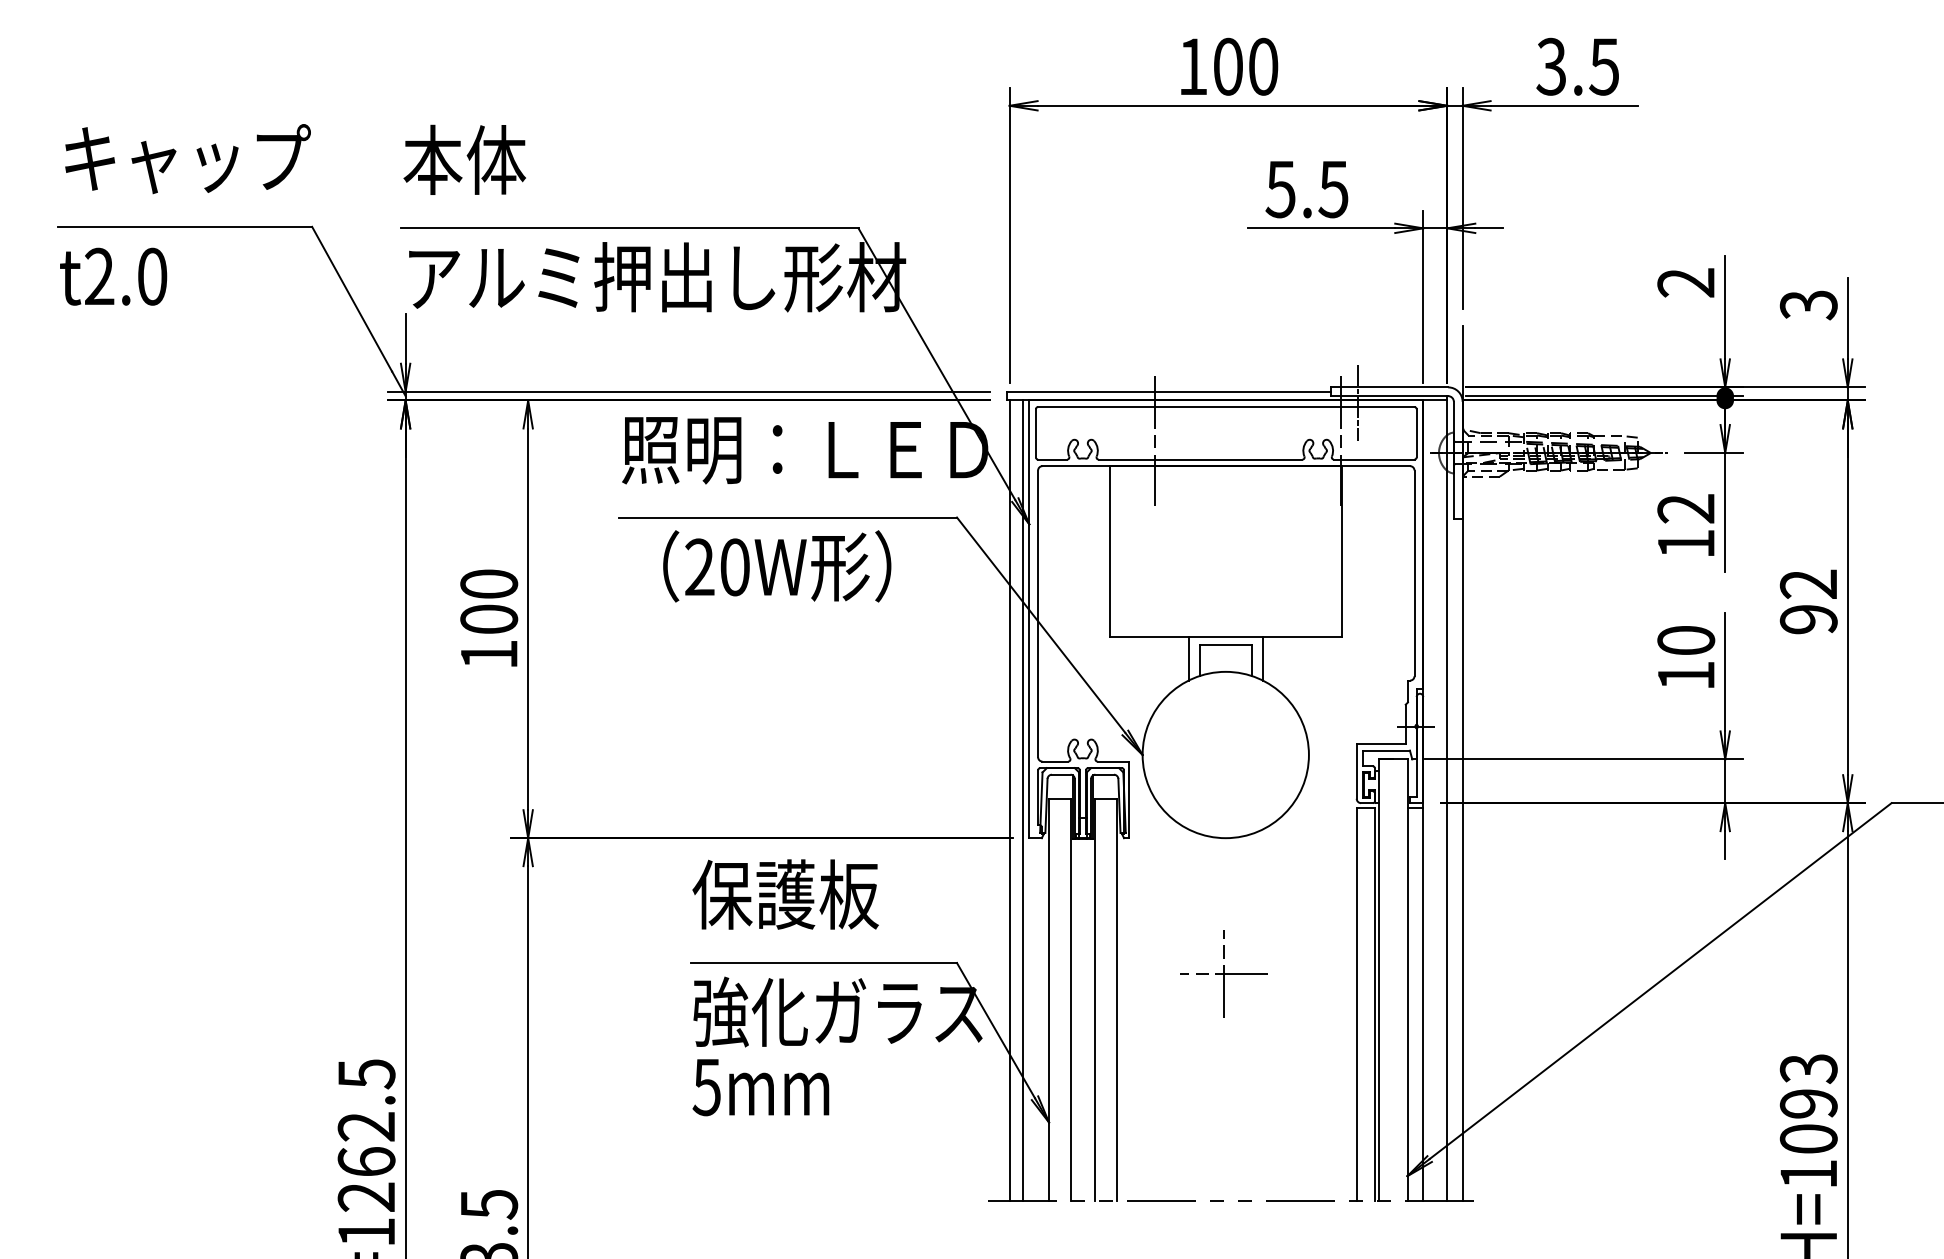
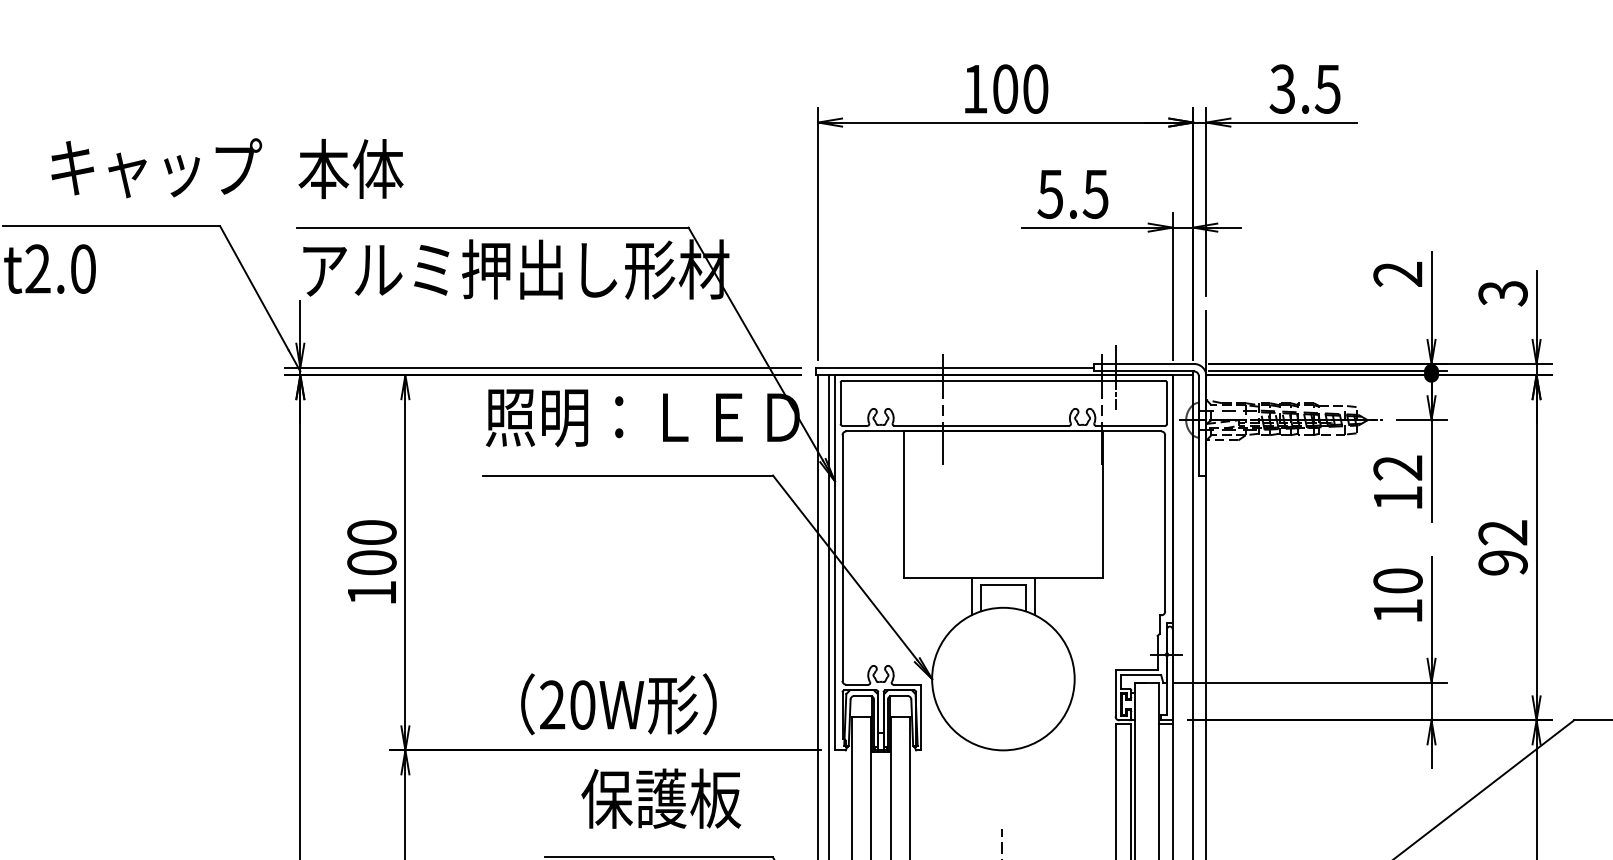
text: (187, 159) -> (156, 168), moved
text: (777, 566) -> (619, 704), moved
text: (785, 894) -> (661, 798), moved

